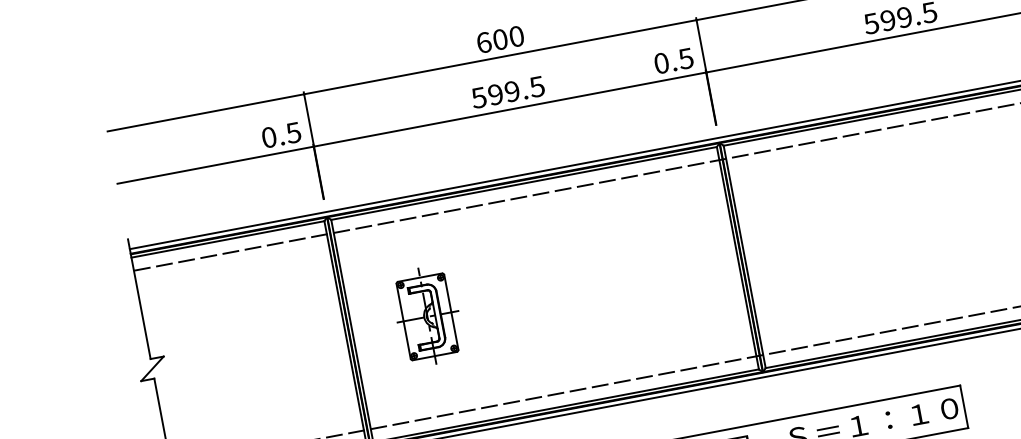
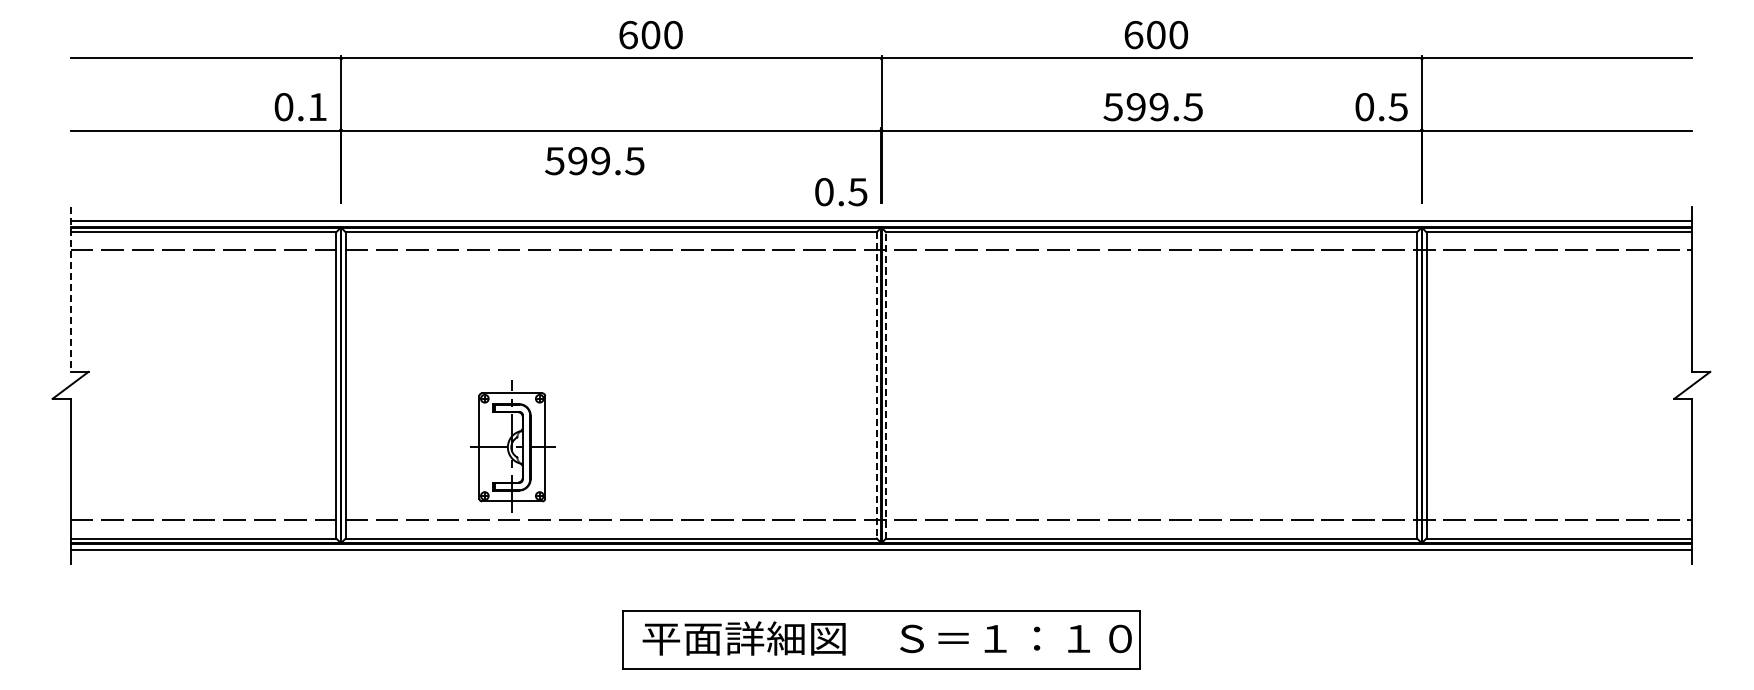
text: (500, 39) -> (650, 34), moved
text: (674, 61) -> (841, 192), moved
text: (507, 92) -> (594, 161), moved
text: (292, 133) -> (316, 107), 0.5 -> 0.1
line: (744, 256) -> (886, 384), solid -> dashed
line: (737, 258) -> (876, 385), solid -> dashed
line: (139, 299) -> (70, 289), solid -> dashed
part: (427, 316) -> (512, 446), moved

